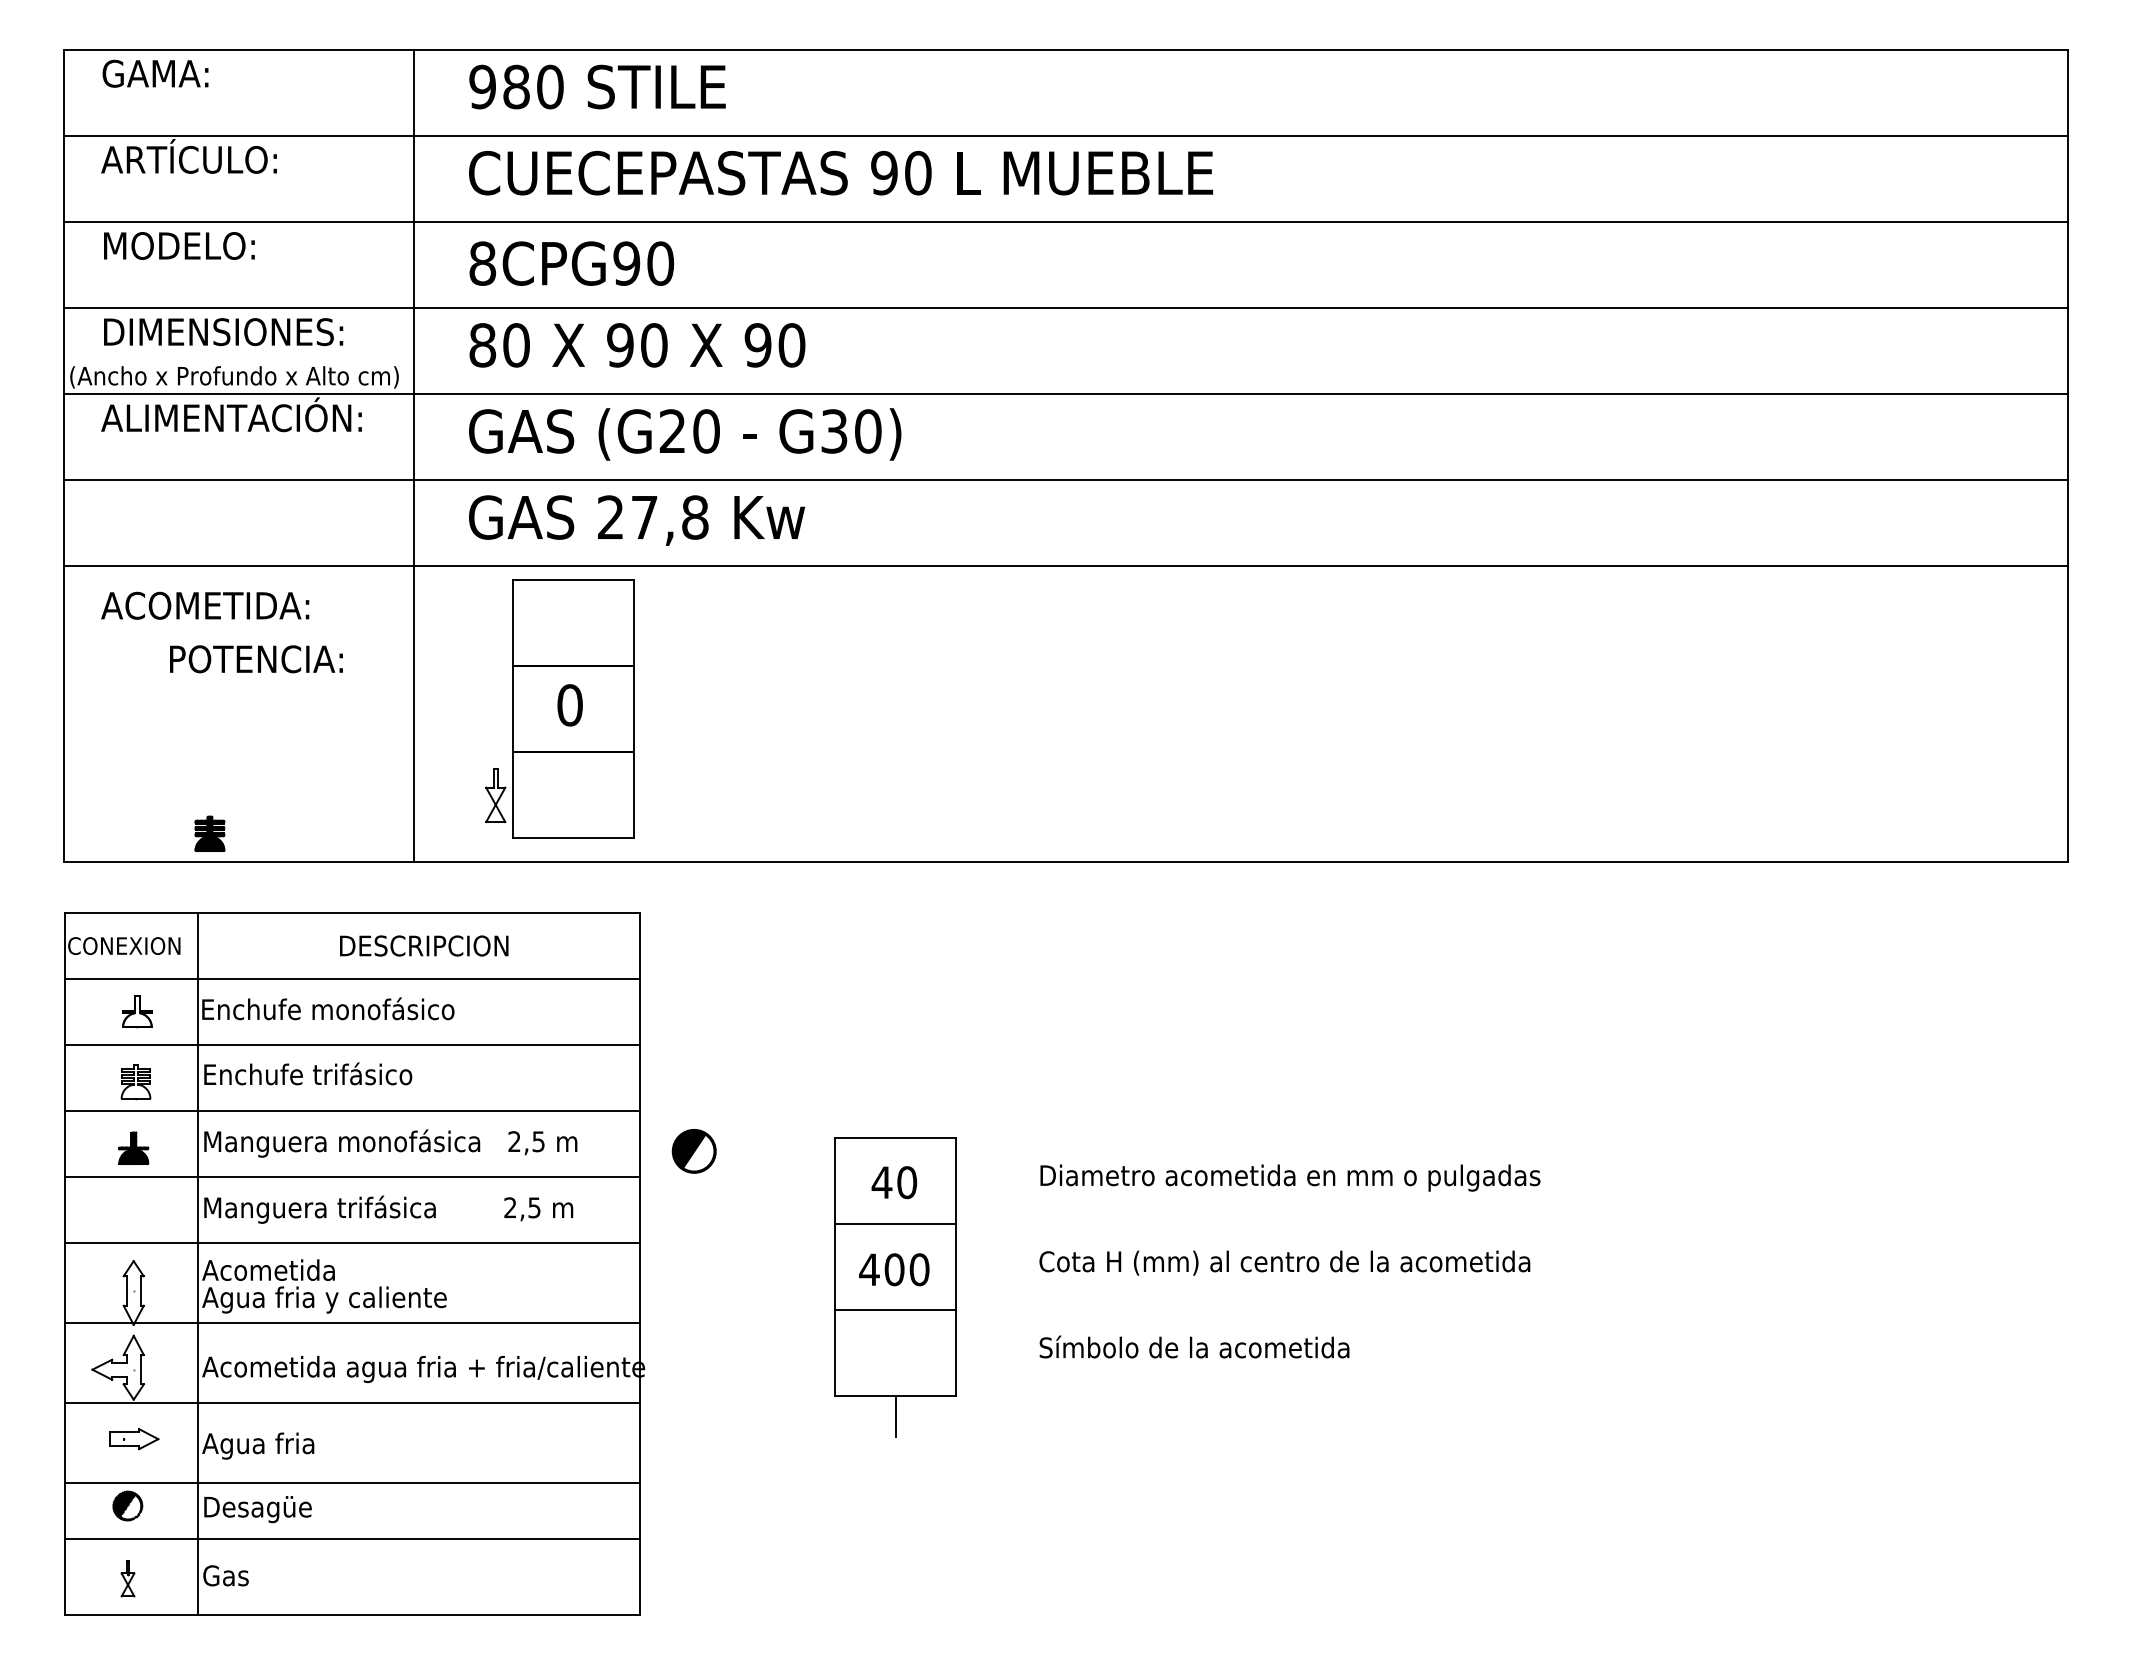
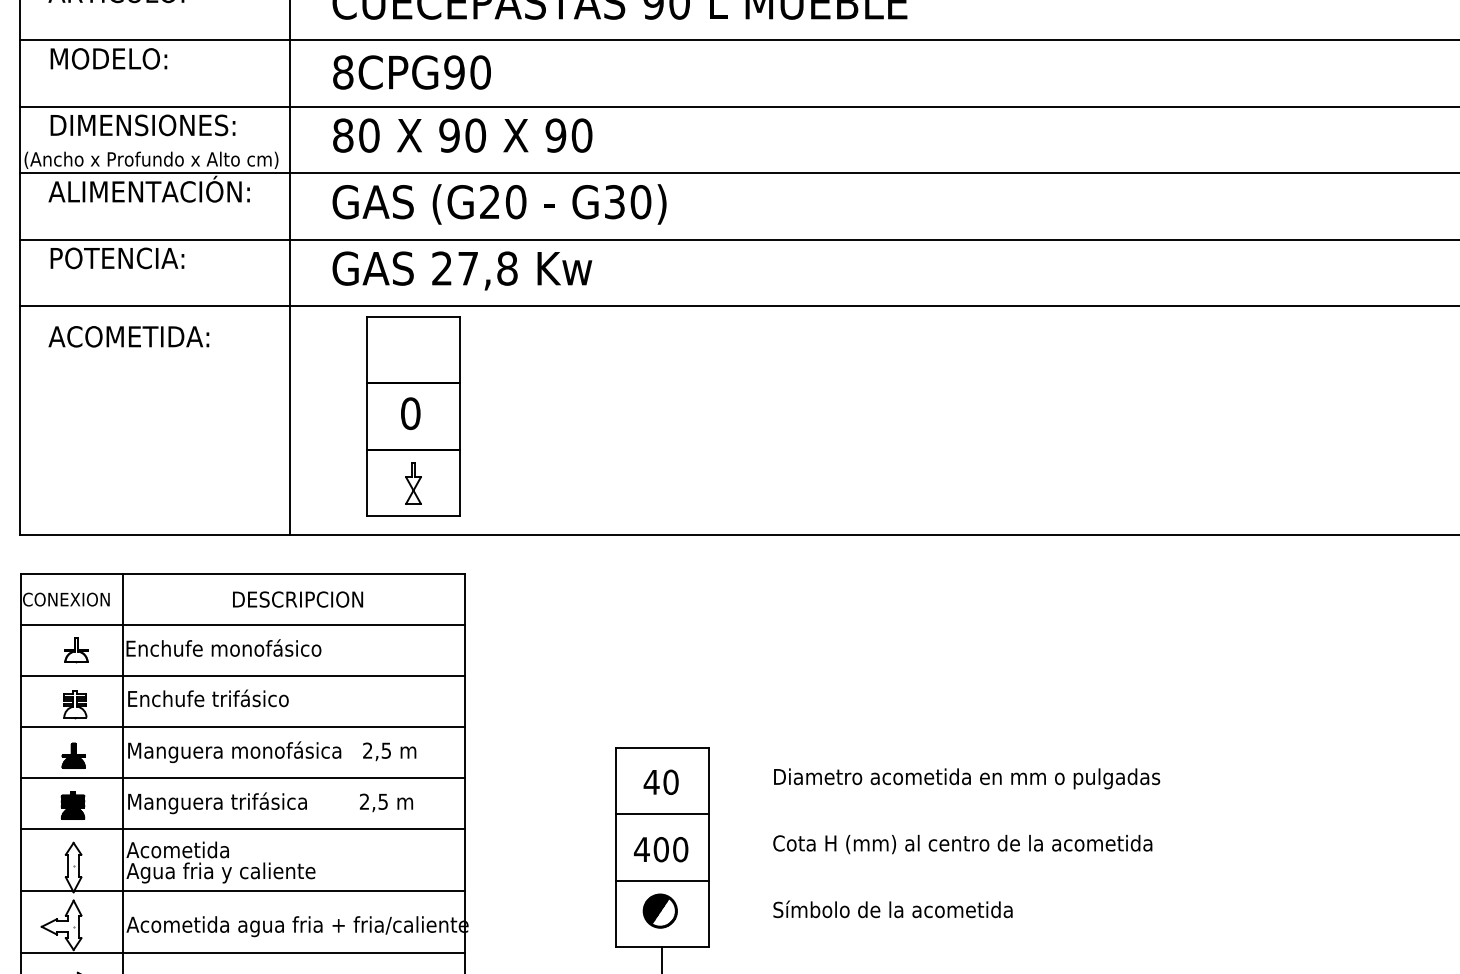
text: (256, 659) -> (117, 258), moved
part: (495, 795) -> (413, 483), moved
part: (209, 833) -> (72, 805), moved
part: (693, 1151) -> (659, 911), moved

